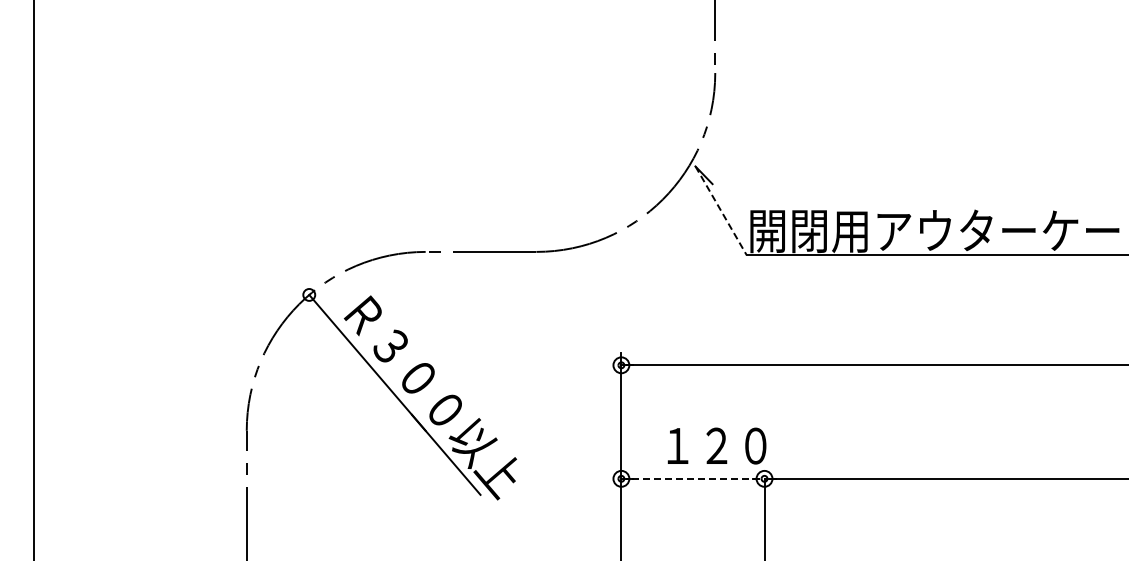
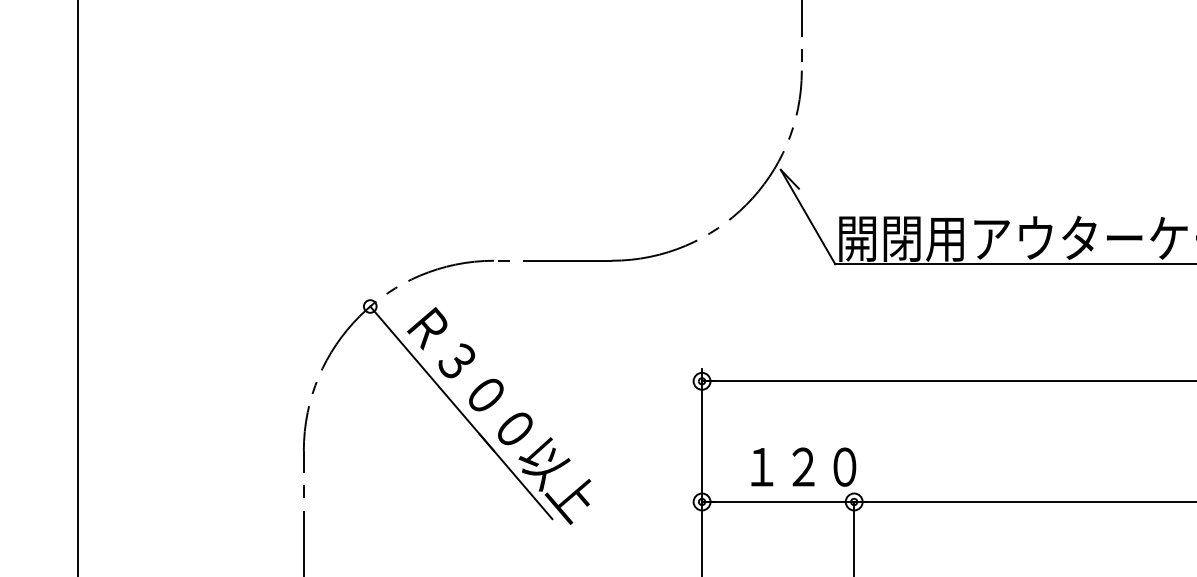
line: (721, 211) -> (808, 217), dashed -> solid
line: (692, 478) -> (777, 501), dashed -> solid

